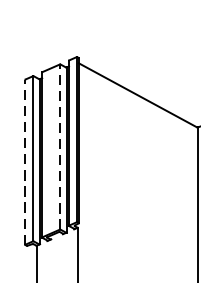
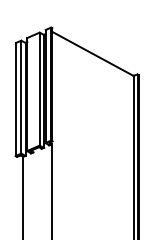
line: (59, 146) -> (39, 88), dashed -> solid
line: (24, 162) -> (15, 99), dashed -> solid

